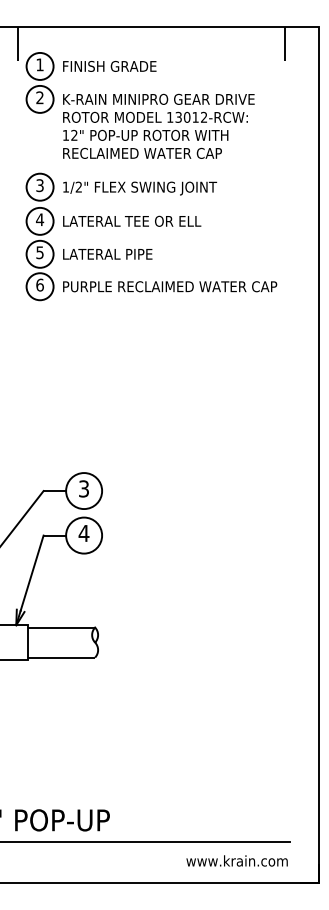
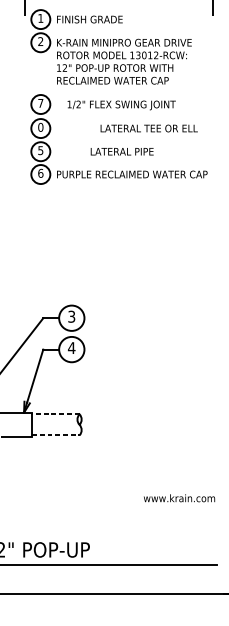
text: (39, 185) -> (40, 103), 3 -> 7
text: (140, 188) -> (122, 105), moved
text: (40, 219) -> (41, 127), 4 -> 0
text: (132, 220) -> (149, 127), moved
text: (107, 254) -> (122, 151), moved
line: (61, 627) -> (55, 414), solid -> dashed
line: (61, 657) -> (55, 435), solid -> dashed
text: (236, 860) -> (179, 497), moved

